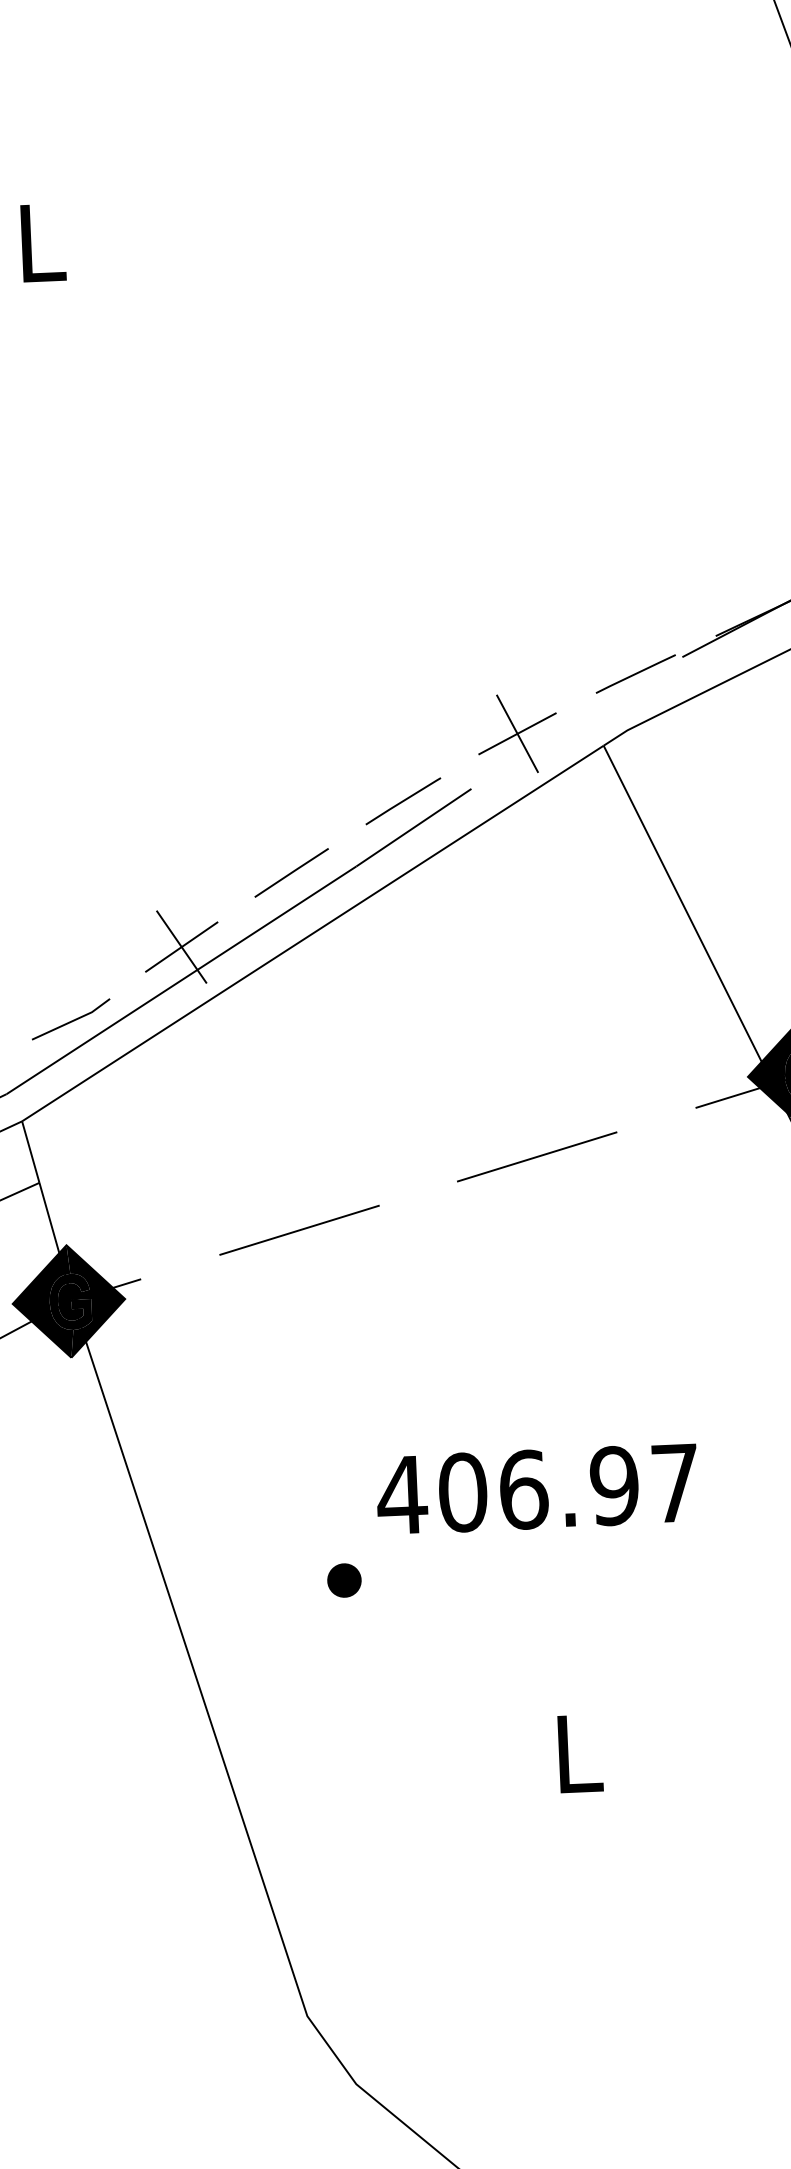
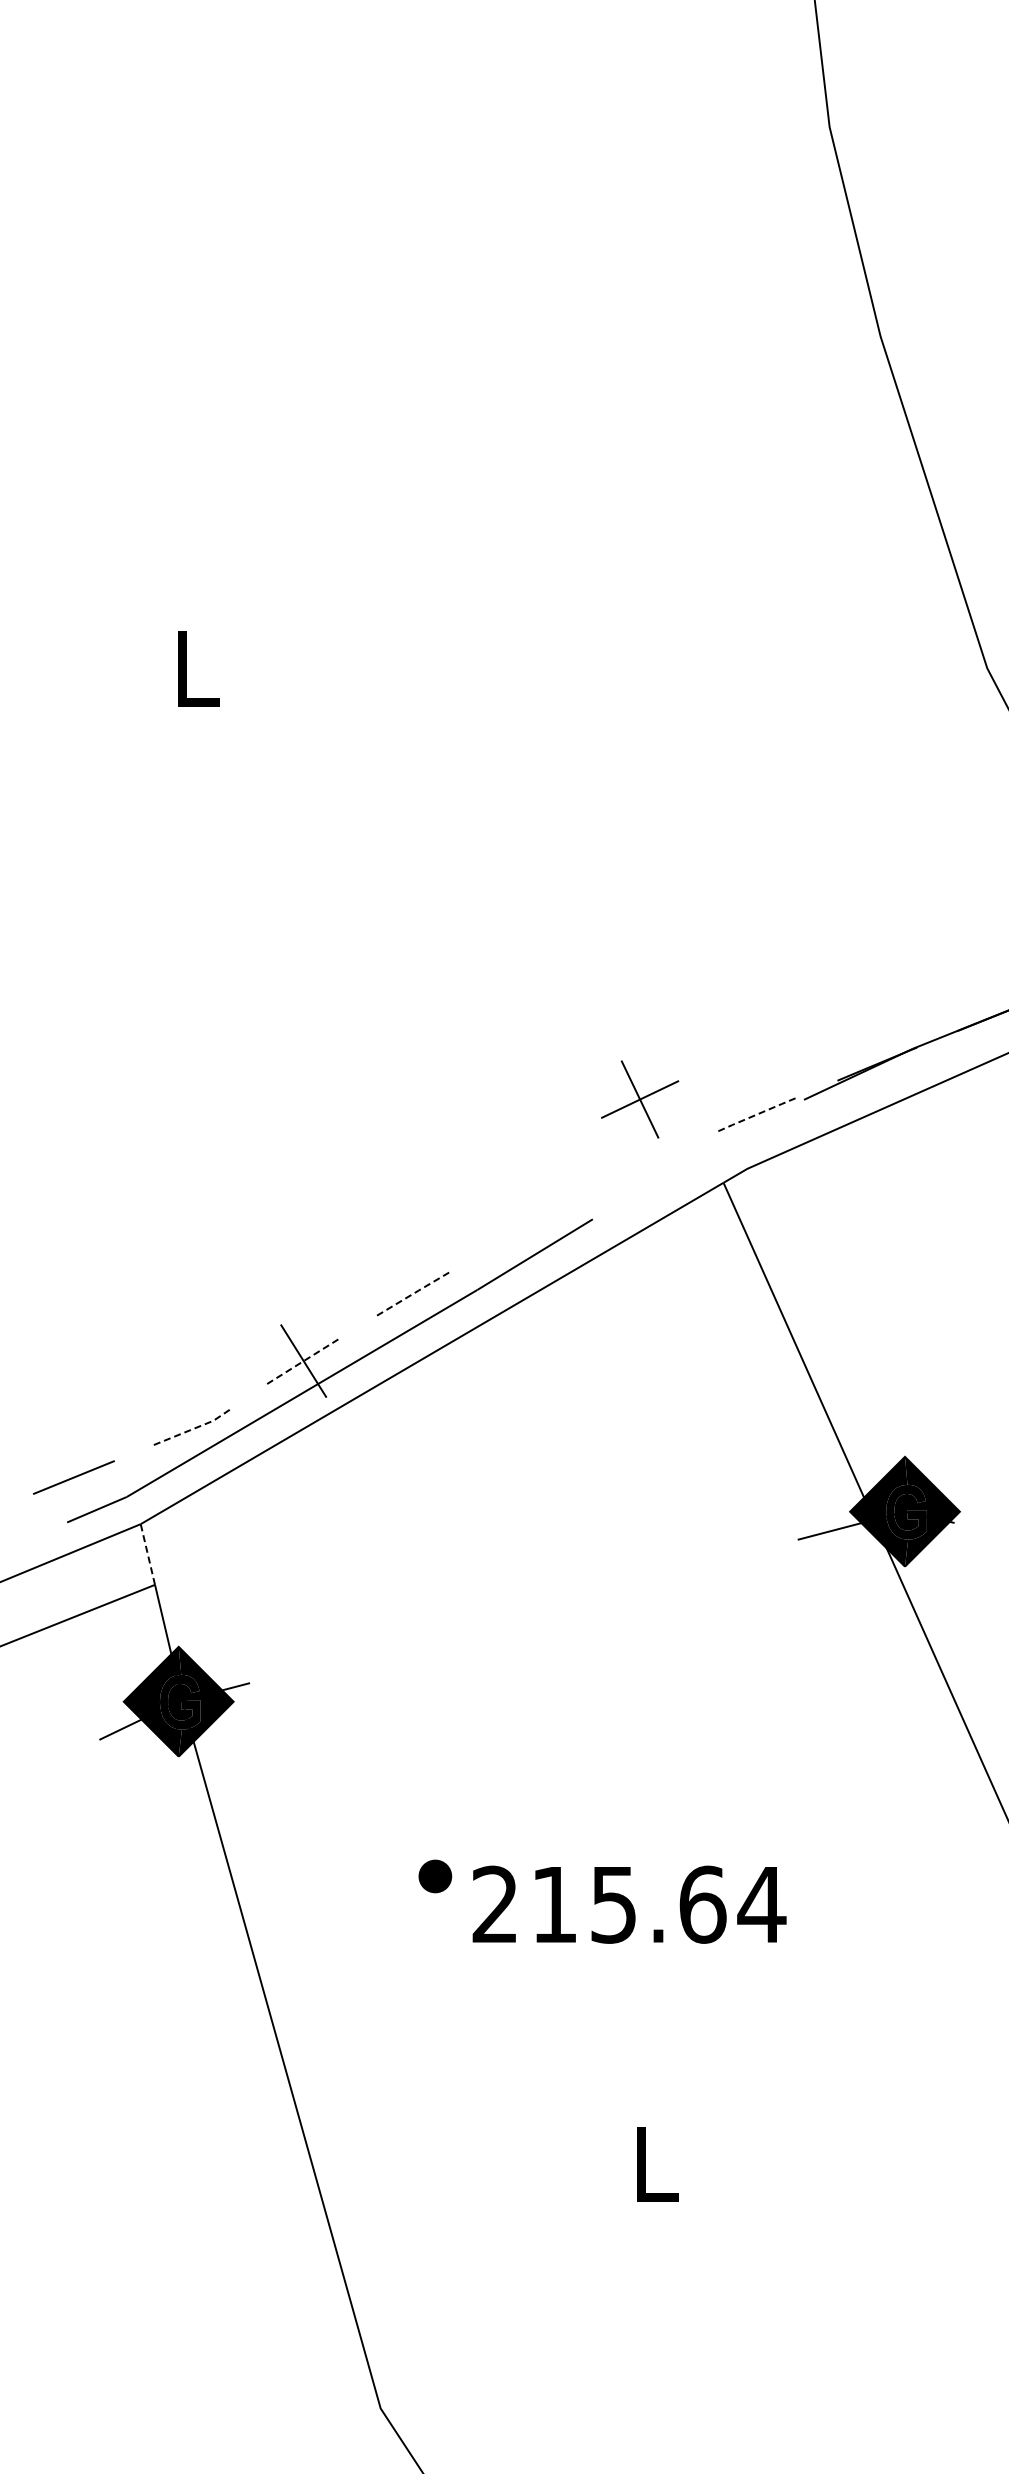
line: (635, 674) -> (757, 1114), solid -> dashed
part: (517, 733) -> (640, 1099), moved
line: (402, 801) -> (525, 1228), removed
line: (292, 872) -> (414, 1293), solid -> dashed
line: (181, 947) -> (303, 1361), solid -> dashed
line: (72, 1020) -> (194, 1428), solid -> dashed
line: (30, 1152) -> (147, 1554), solid -> dashed
line: (536, 1156) -> (640, 1580), removed
line: (299, 1229) -> (406, 1641), removed
text: (538, 1489) -> (628, 1904), 406.97 -> 215.64
part: (344, 1580) -> (435, 1876), moved

